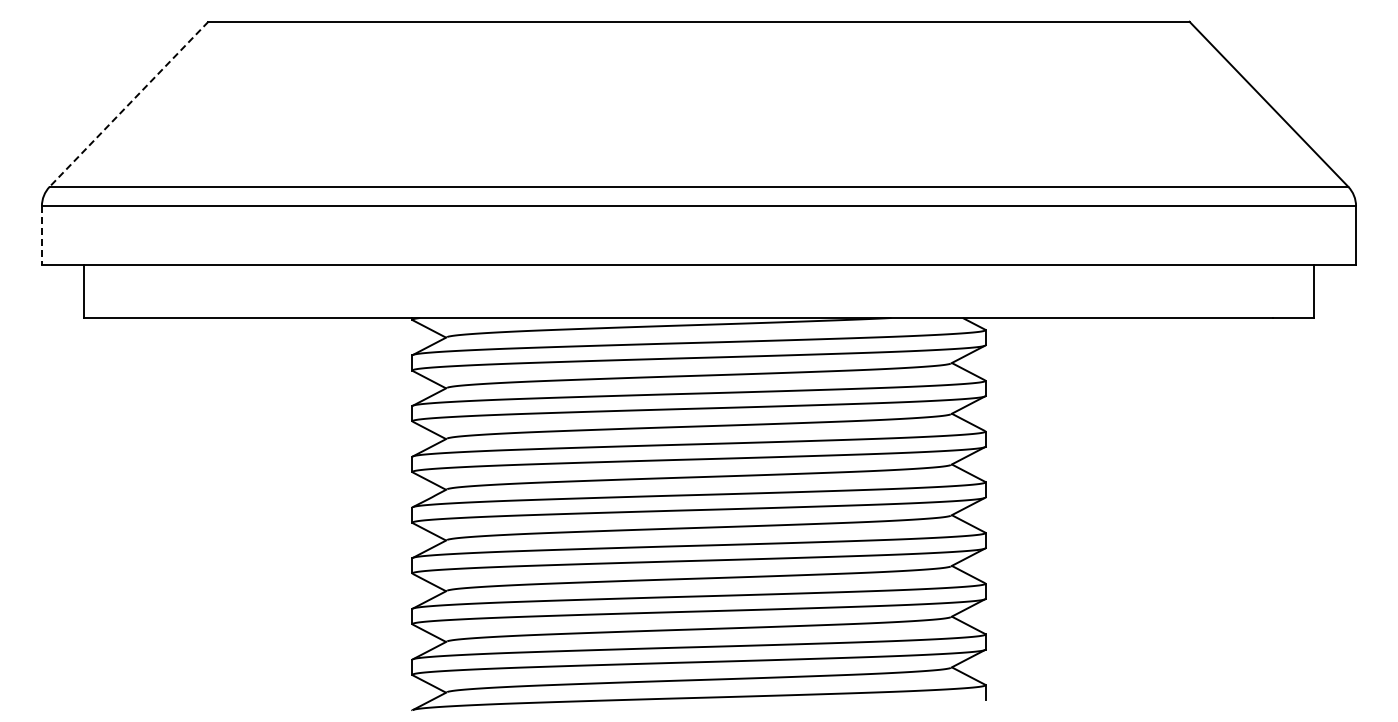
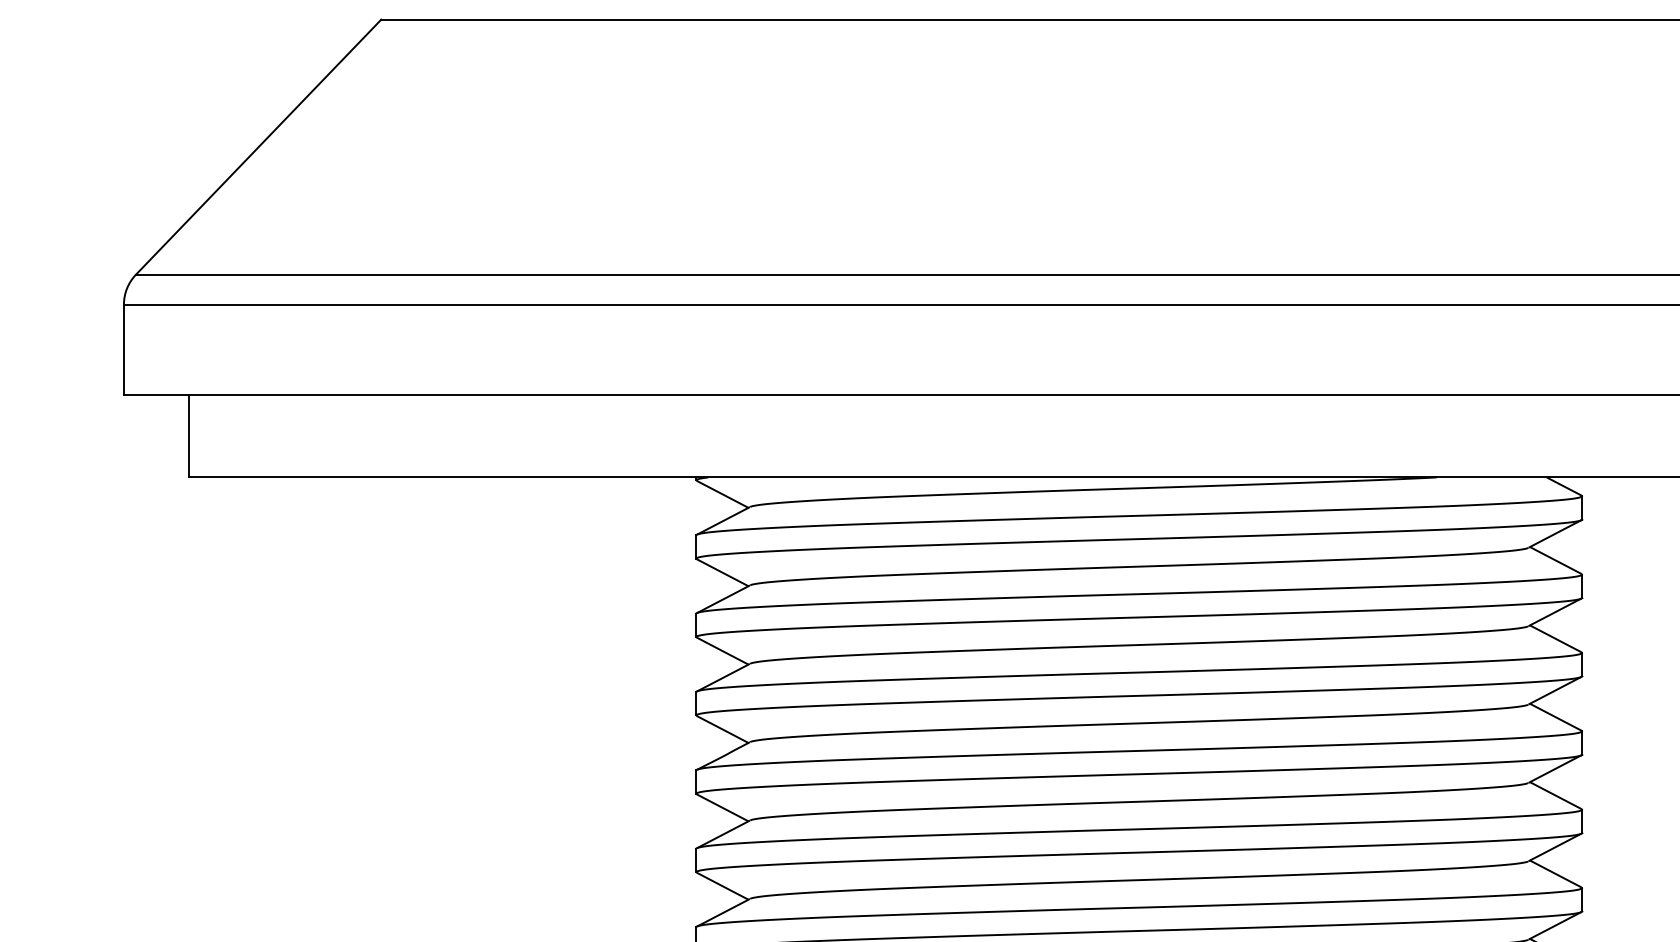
line: (128, 104) -> (257, 147), dashed -> solid
line: (41, 235) -> (123, 349), dashed -> solid

